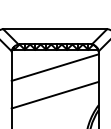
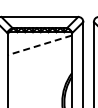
line: (54, 67) -> (39, 45), solid -> dashed
line: (54, 94) -> (39, 65), removed

